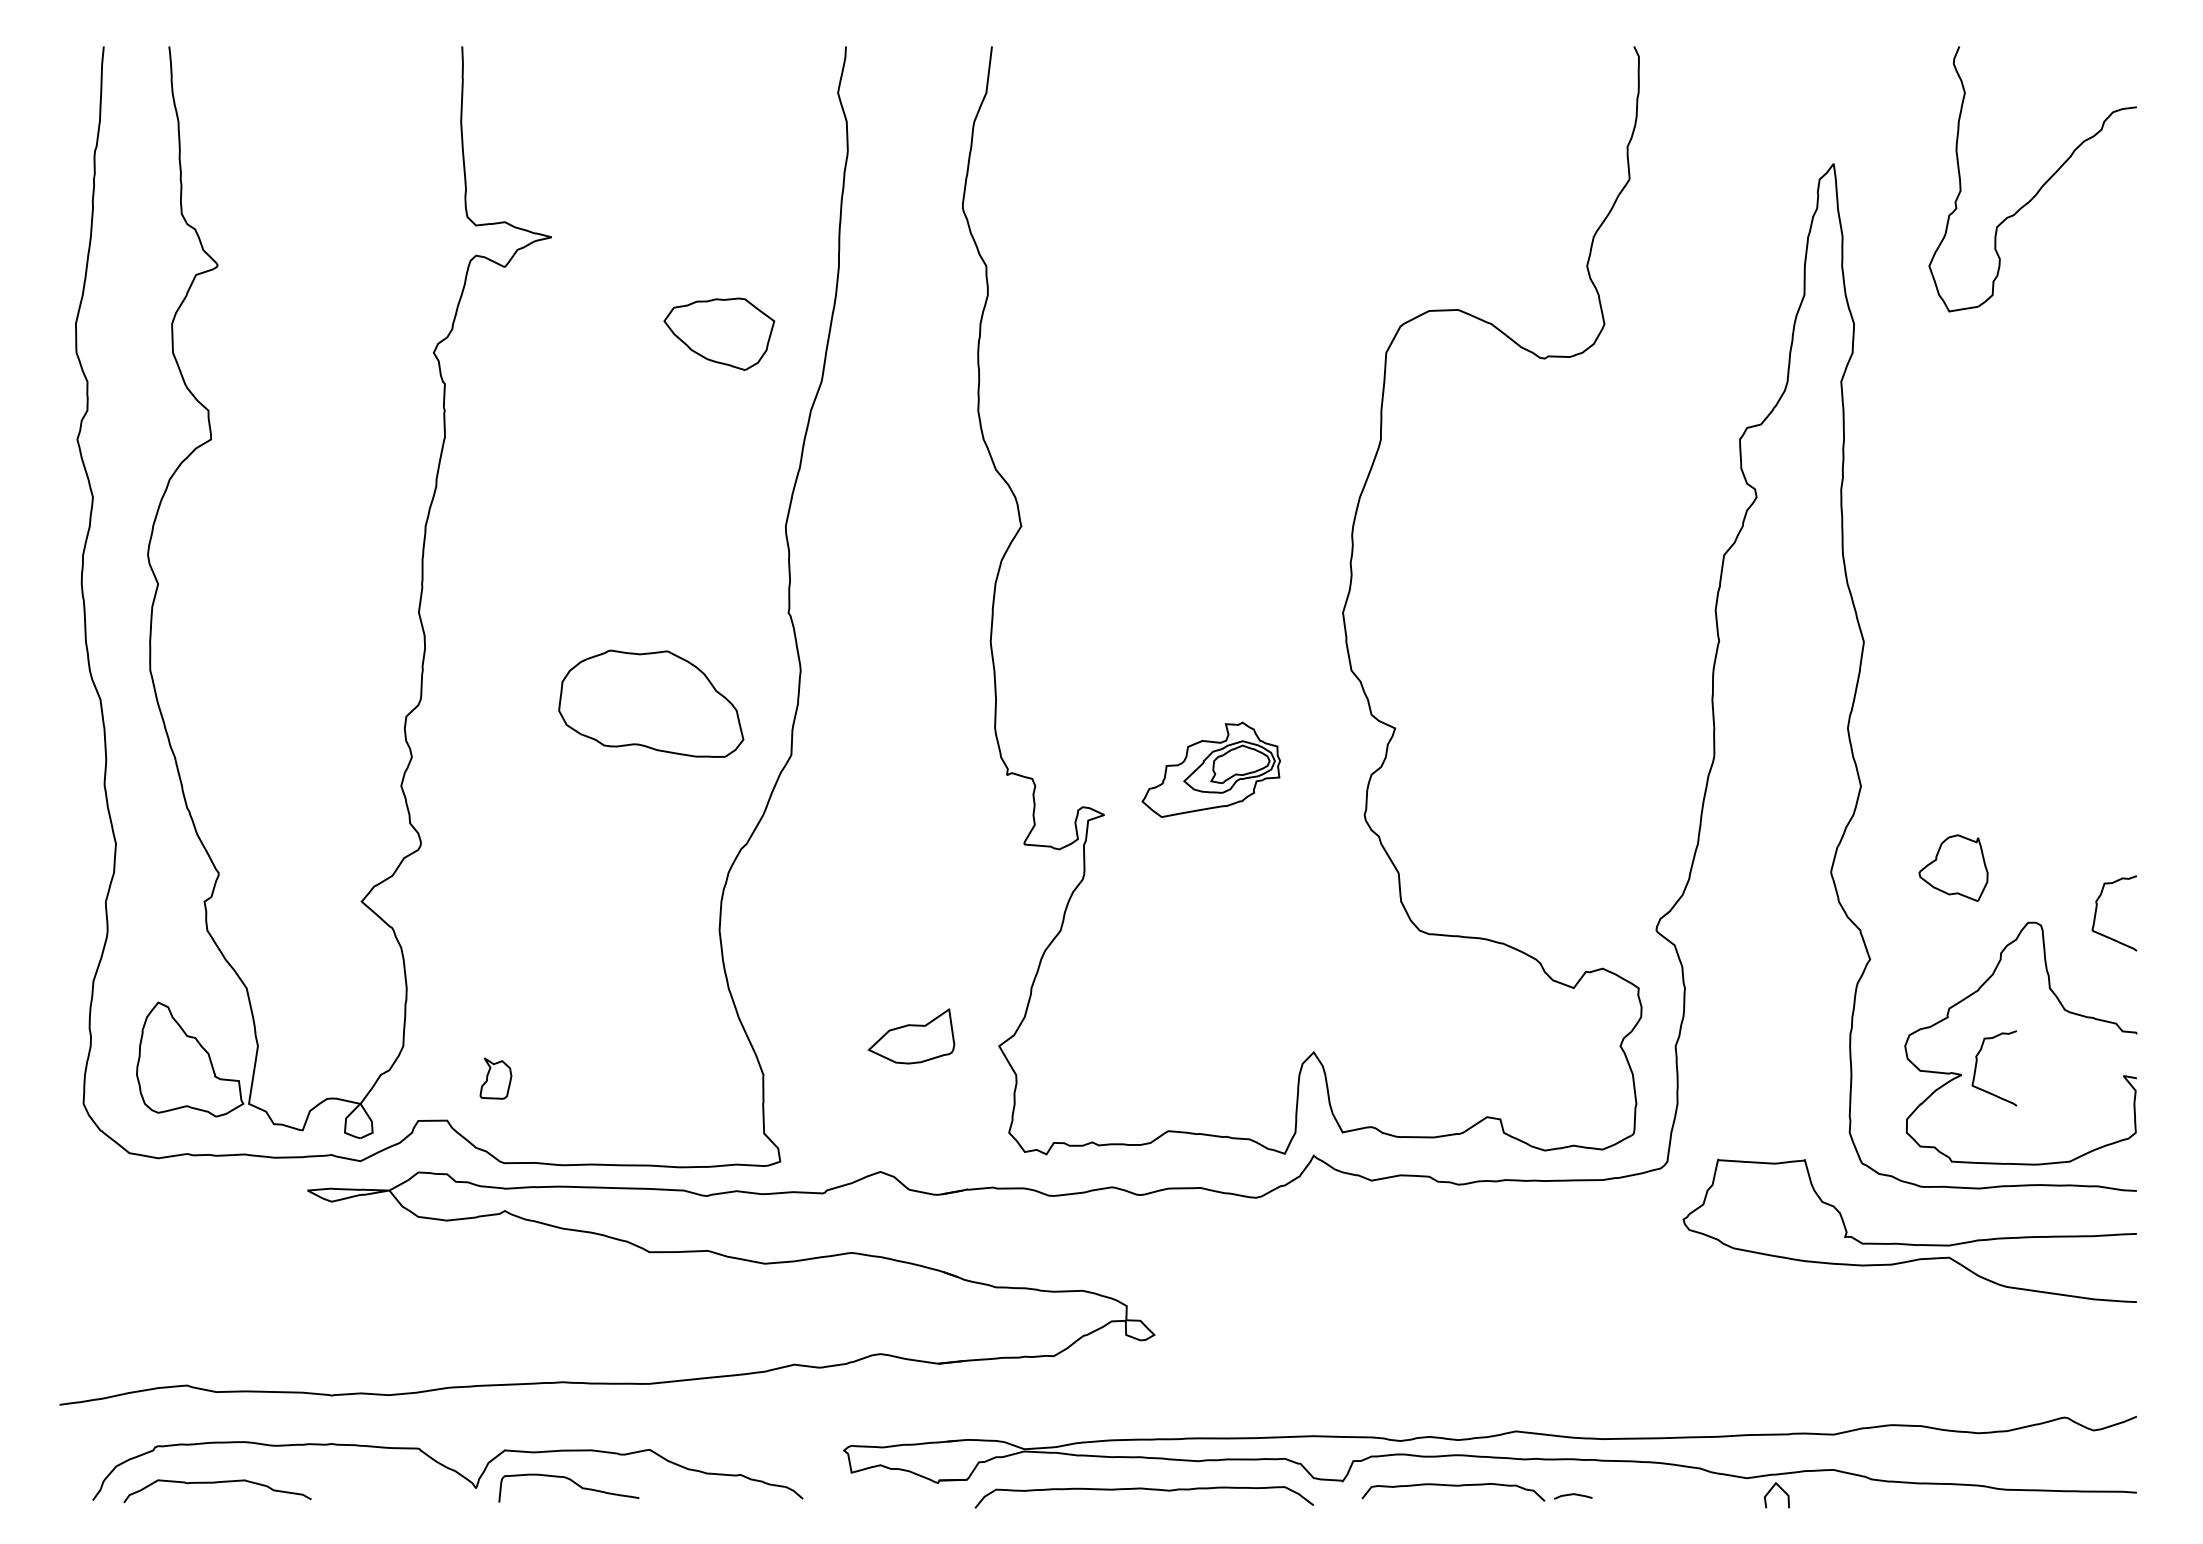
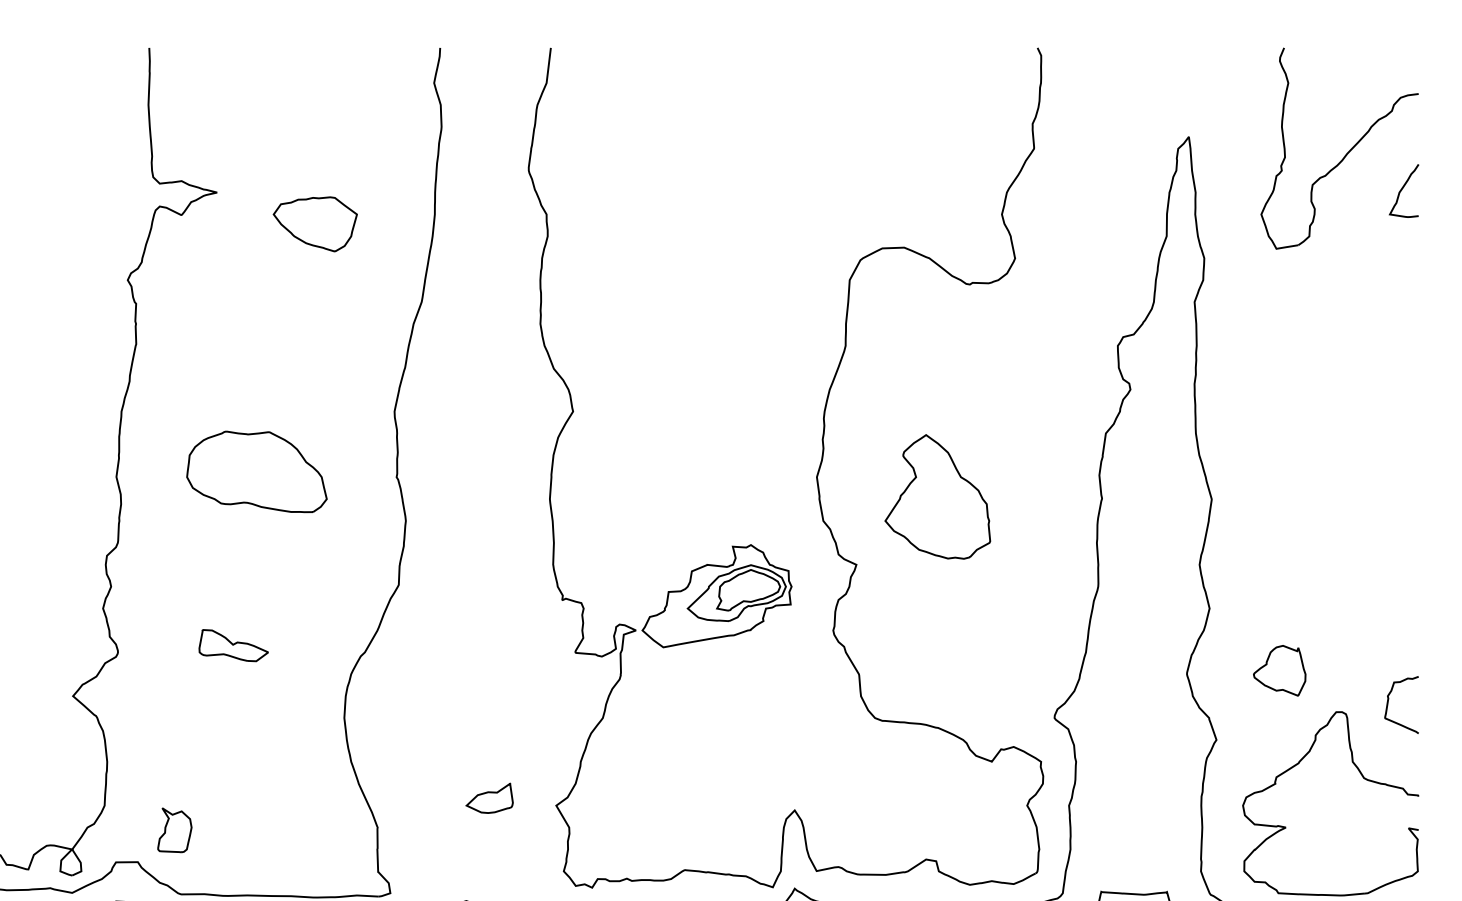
curve: (2115, 233) -> (1402, 189), added
part: (719, 333) -> (315, 223), moved
part: (1502, 638) -> (937, 496), added
part: (651, 703) -> (257, 471), moved
part: (1211, 769) -> (717, 595), size x1.43
part: (573, 834) -> (233, 645), added
part: (910, 1036) -> (489, 798), size x0.71
curve: (1977, 1063) -> (1297, 818), removed
part: (495, 1078) -> (174, 830), size x1.43

